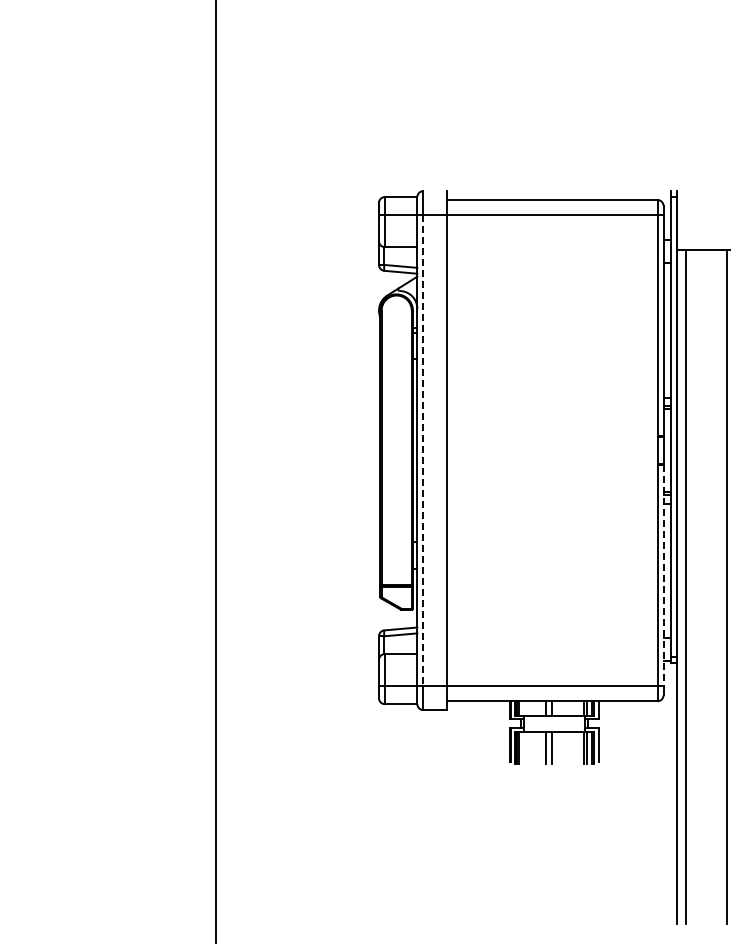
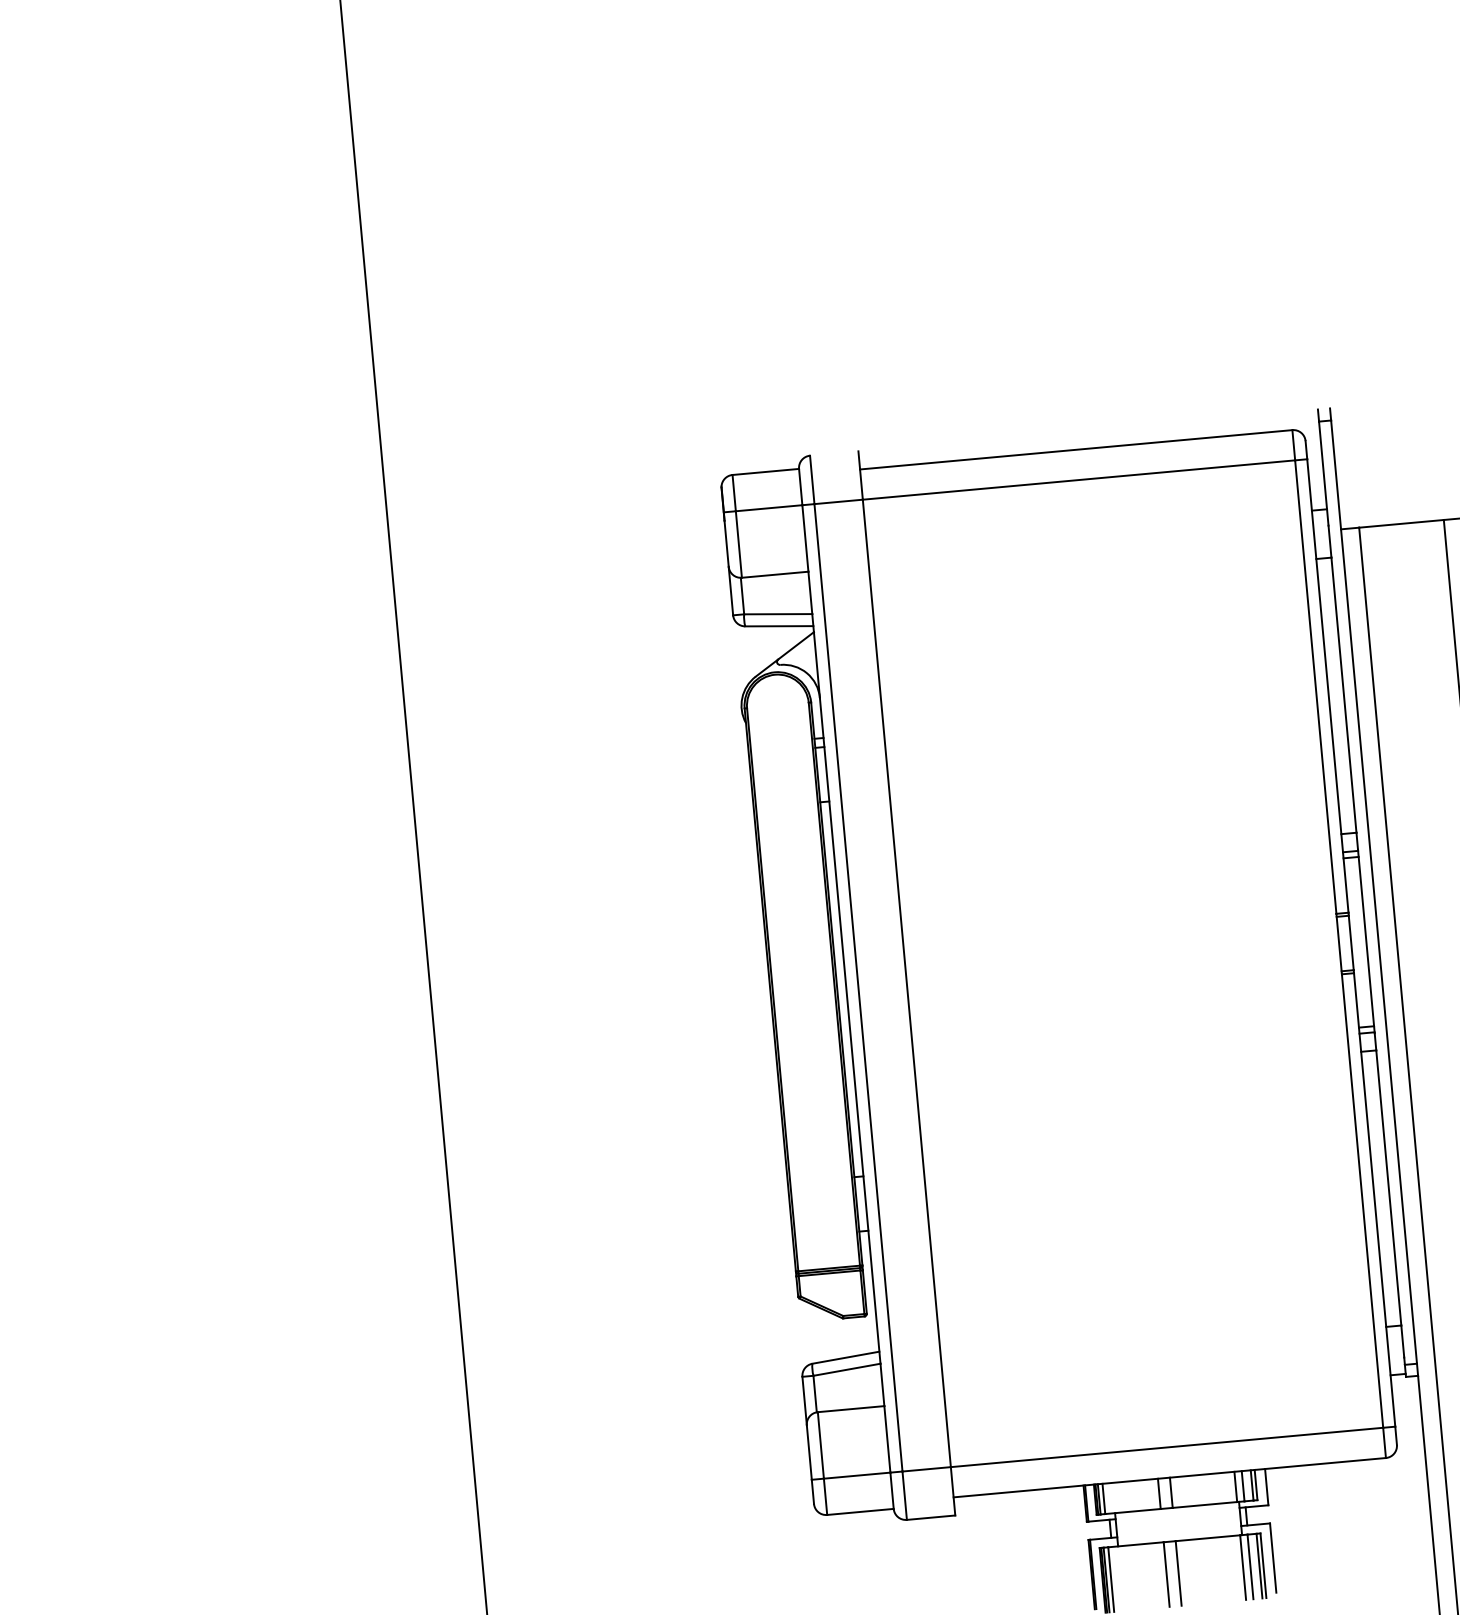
line: (423, 450) -> (858, 987), dashed -> solid
line: (663, 575) -> (1374, 1199), dashed -> solid

